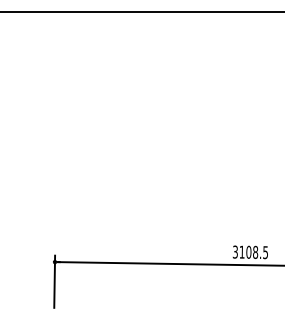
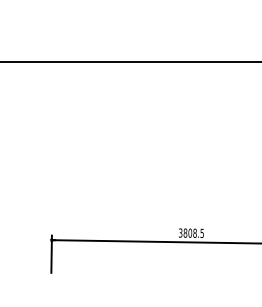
text: (242, 251) -> (185, 232), 3108.5 -> 3808.5

